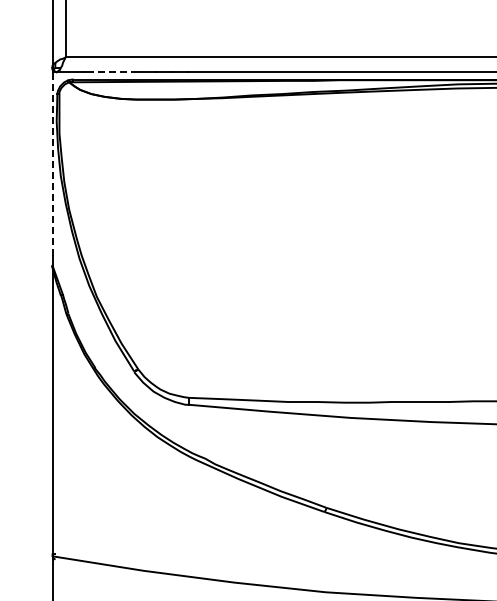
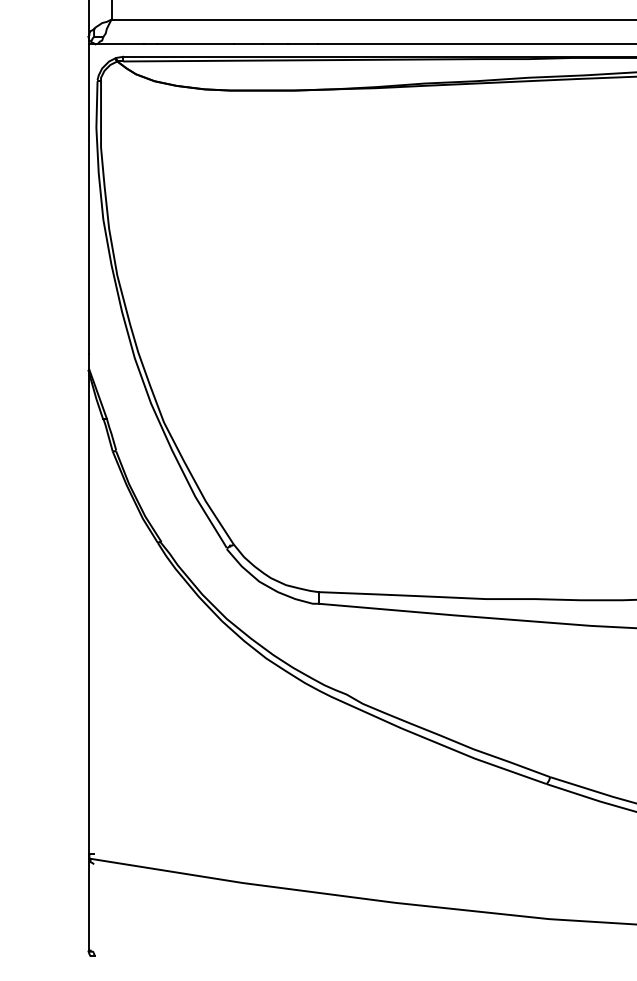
line: (115, 71) -> (195, 43), dashed -> solid
line: (52, 163) -> (89, 198), dashed -> solid

